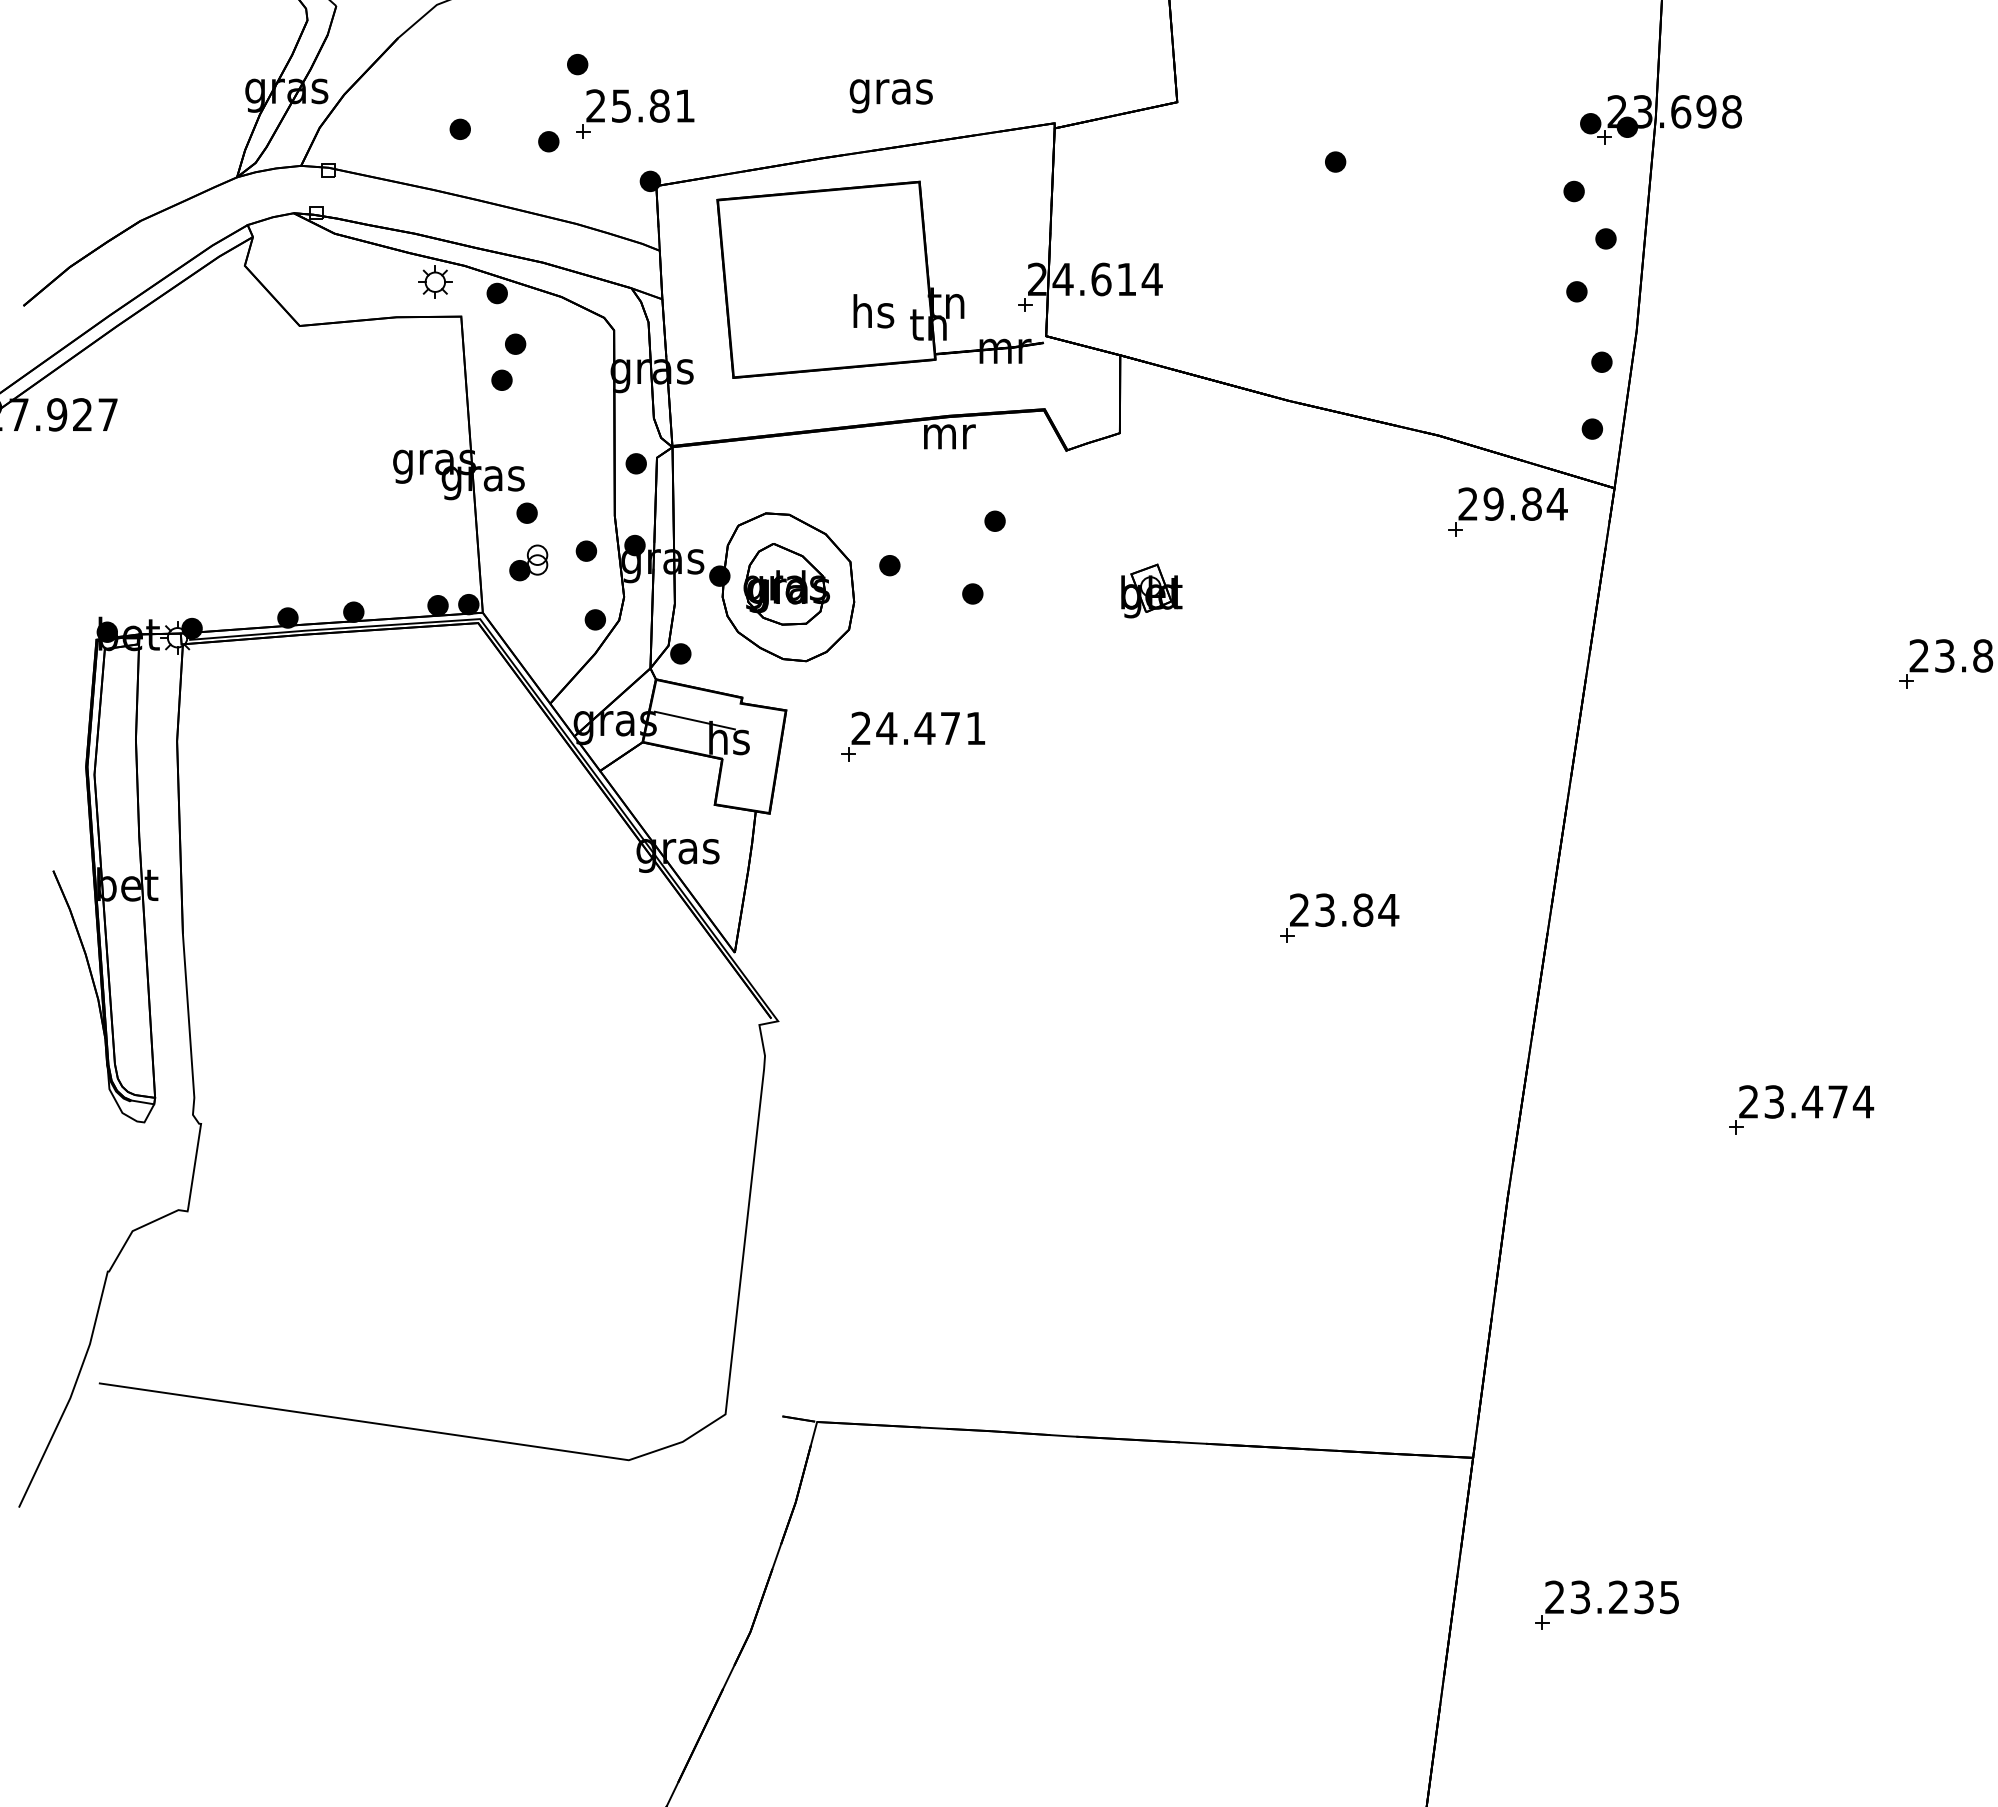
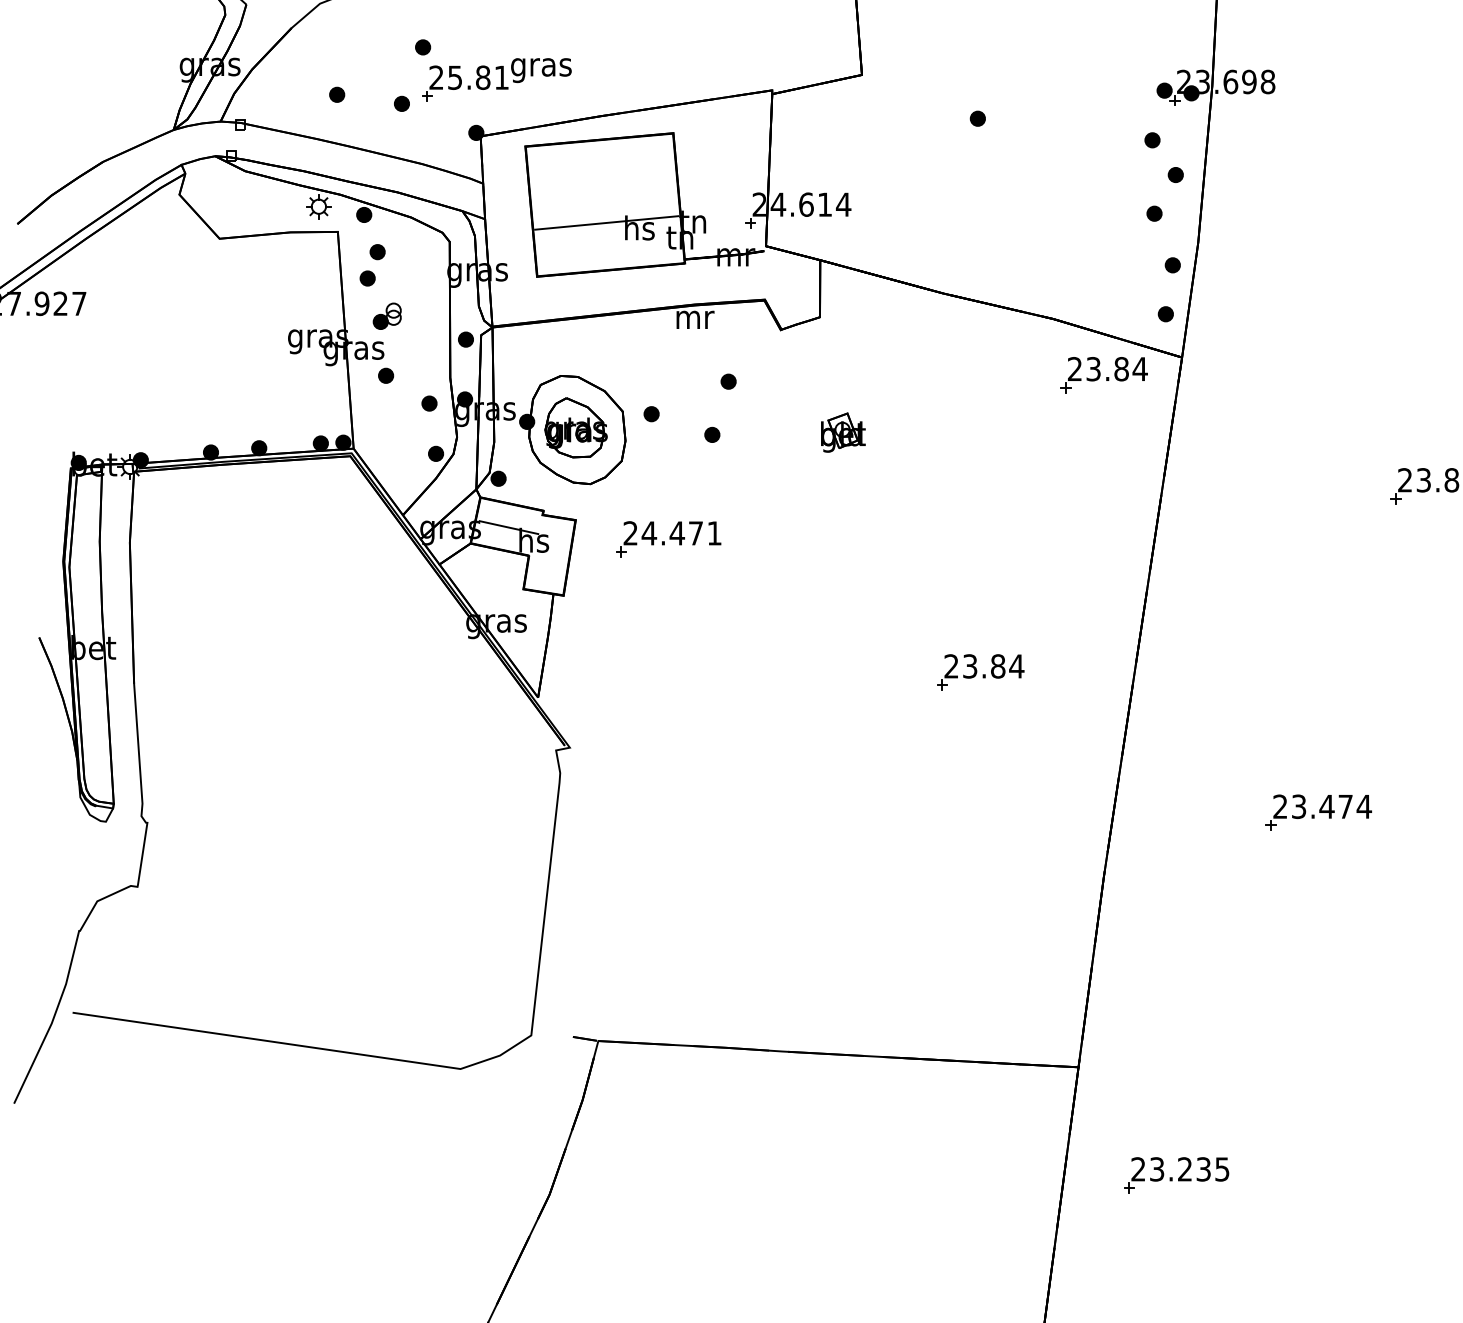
text: (890, 96) -> (540, 70), moved
line: (828, 304) -> (606, 223), added
text: (1493, 503) -> (1093, 368), 29.84 -> 23.84
part: (528, 562) -> (387, 315), moved

